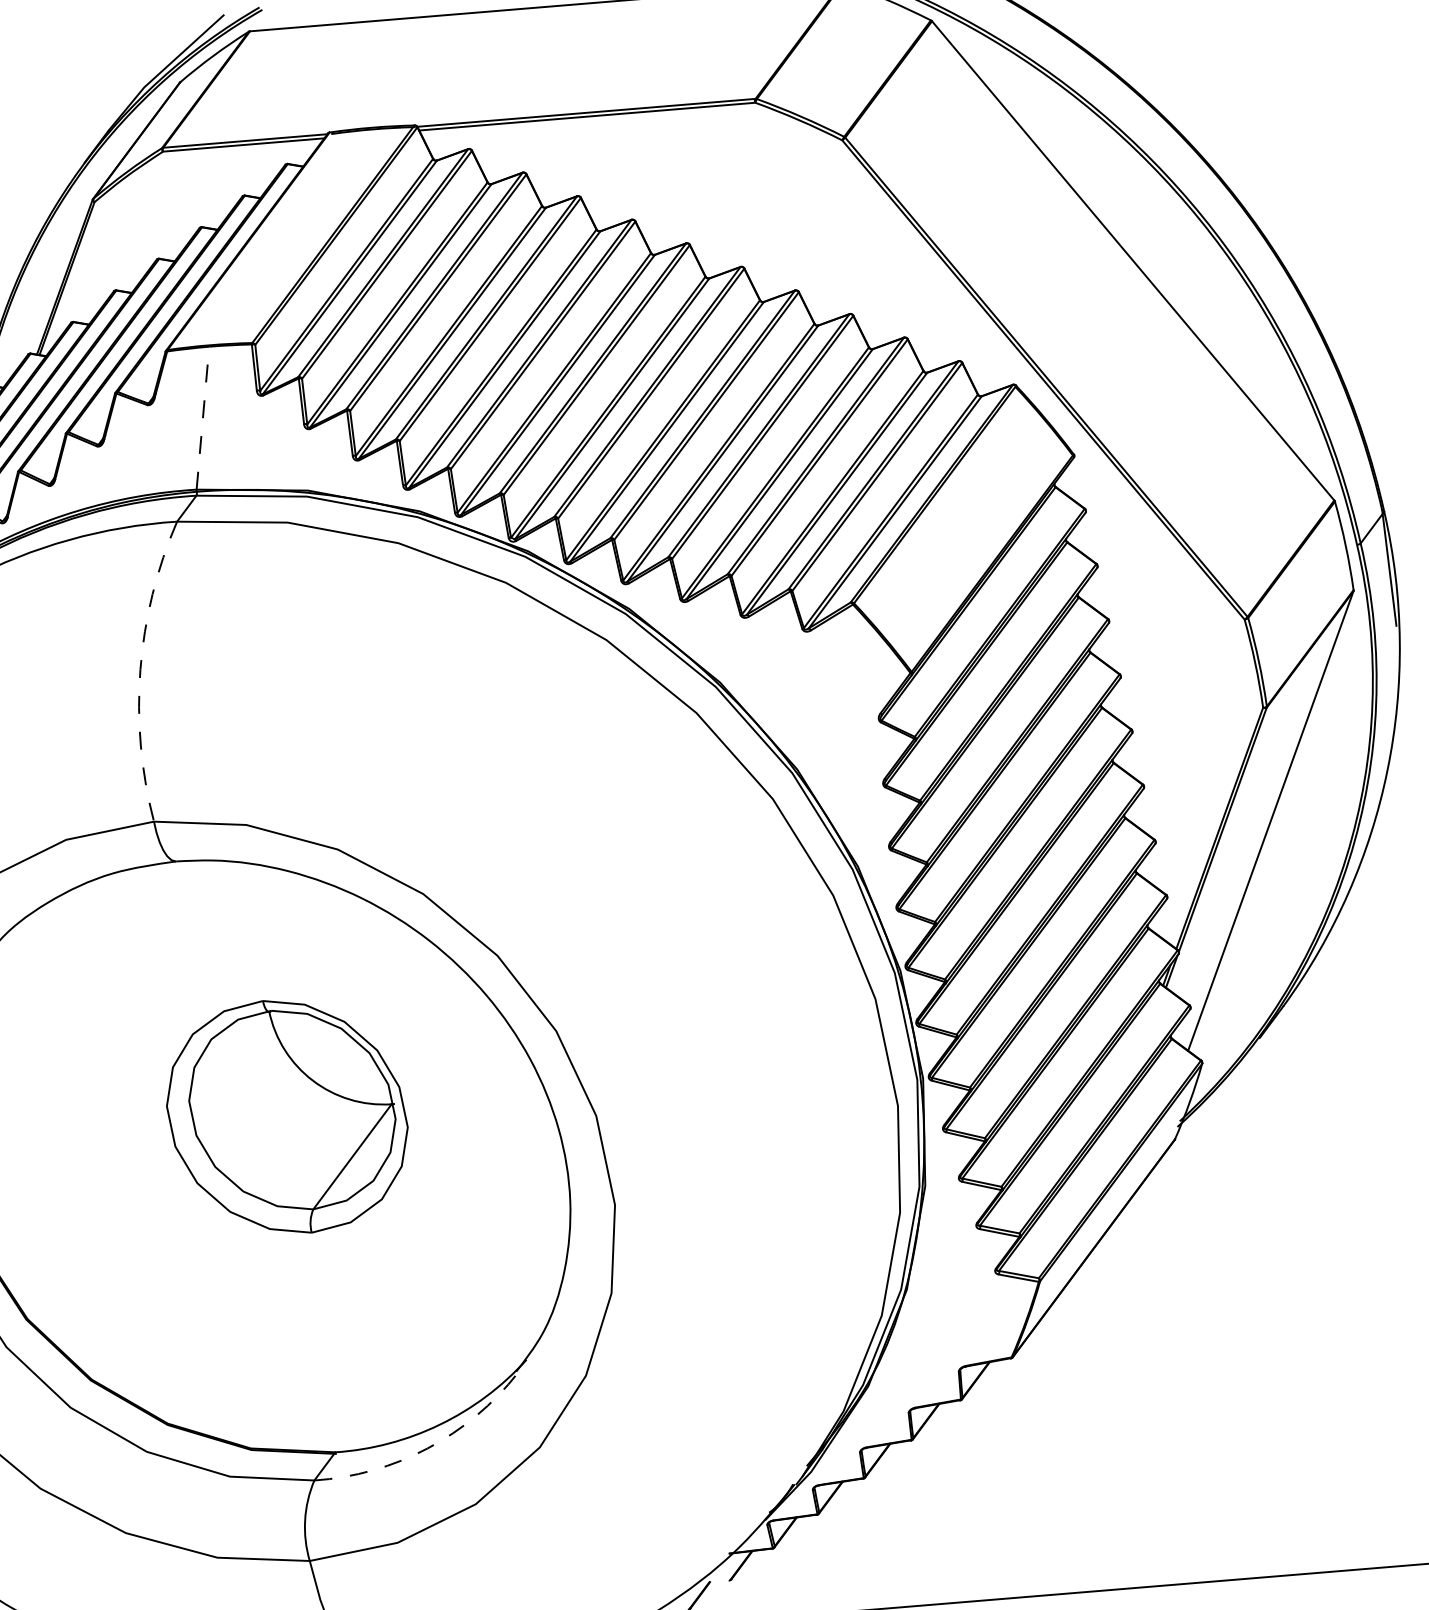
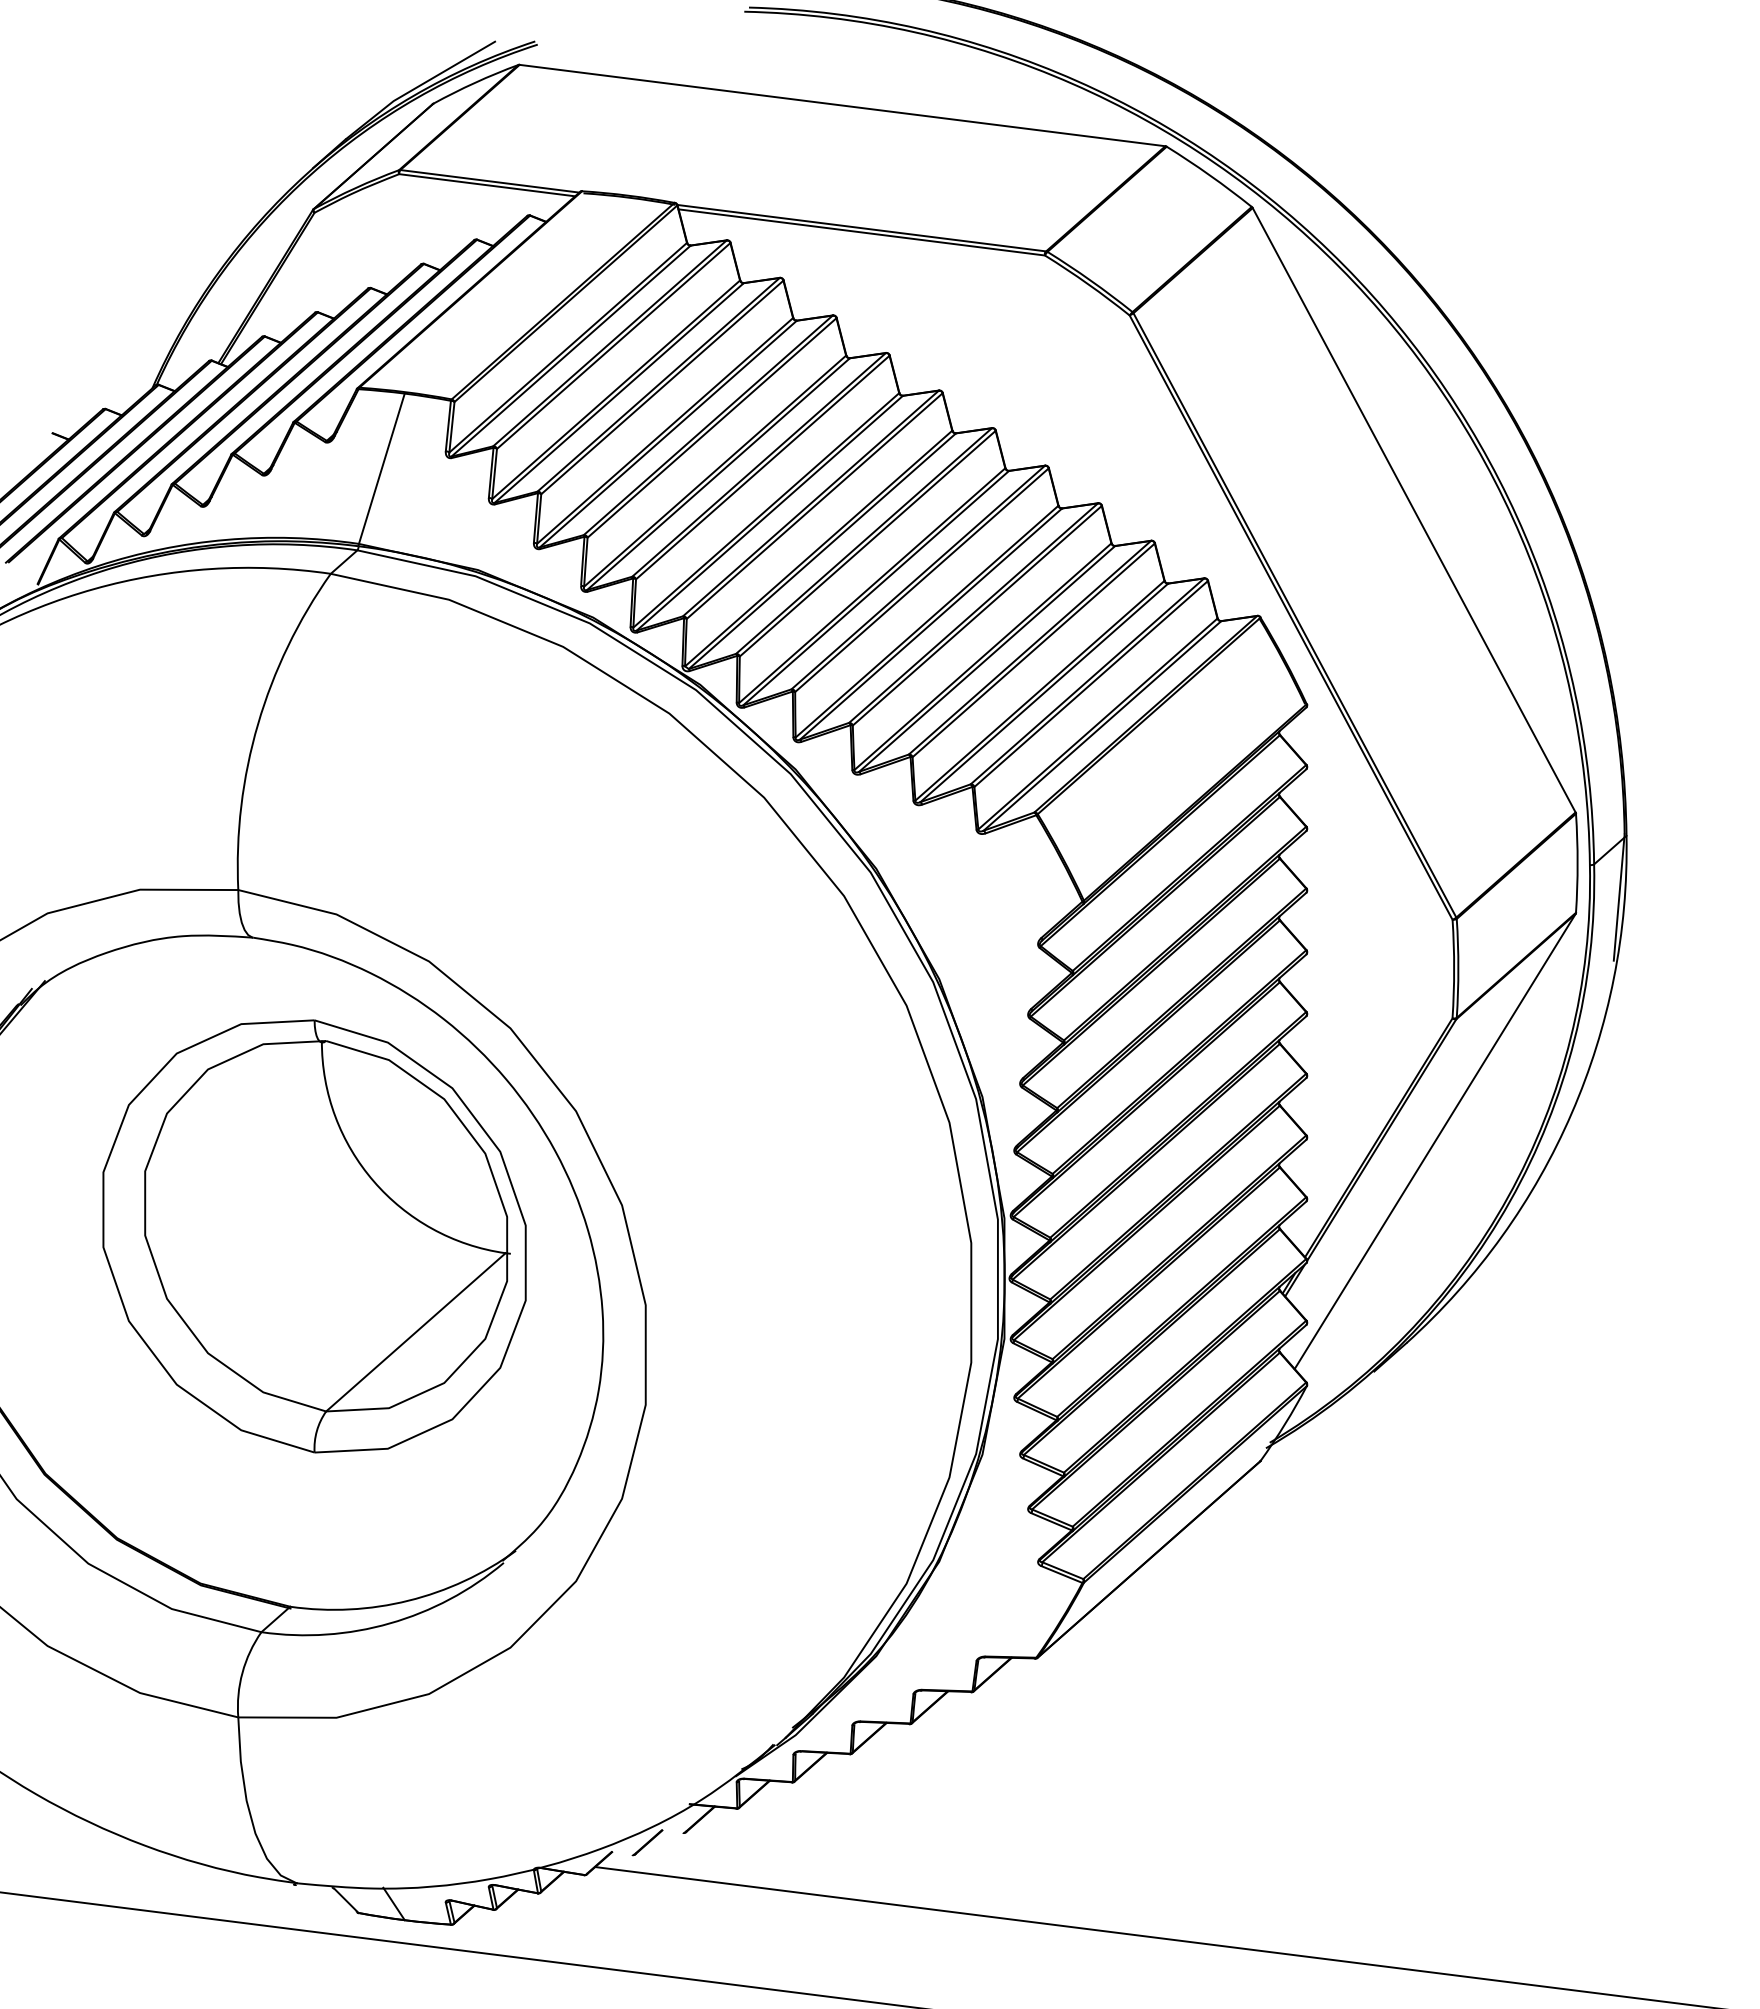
line: (202, 418) -> (381, 468), dashed -> solid
arc: (140, 669) -> (258, 724), dashed -> solid
part: (287, 1116) -> (314, 1236), size x1.67
arc: (428, 1448) -> (390, 1623), dashed -> solid

